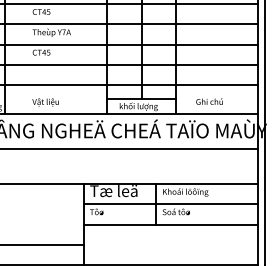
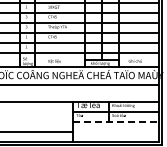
line: (171, 224) -> (116, 121), solid -> dashed

